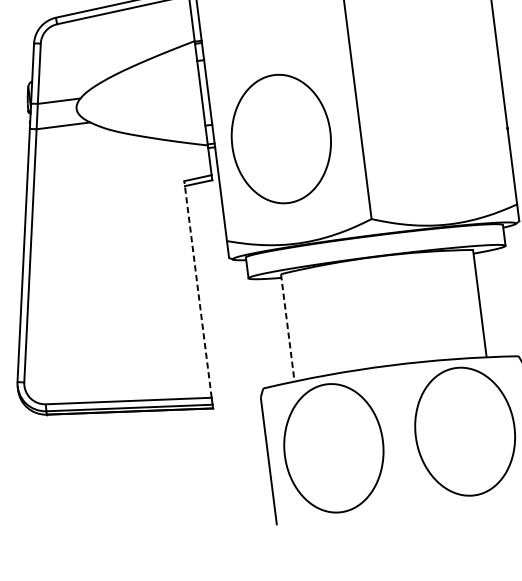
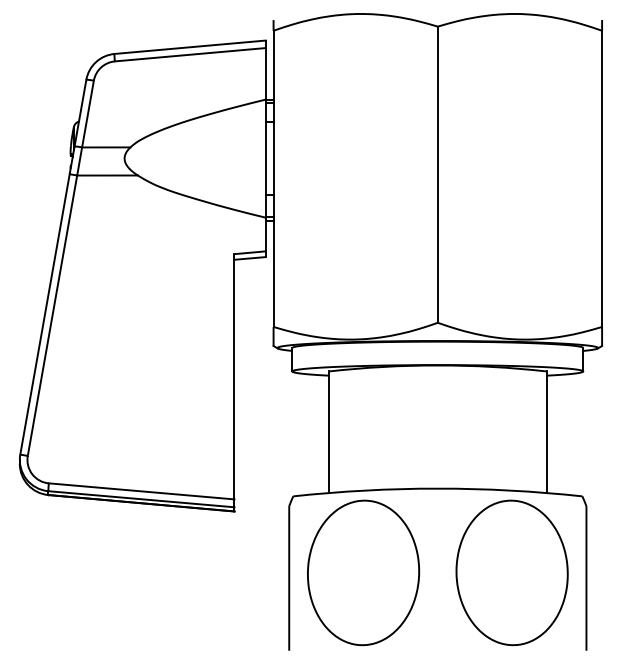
part: (281, 138) -> (348, 220), removed
line: (198, 289) -> (234, 376), dashed -> solid
line: (288, 328) -> (329, 432), dashed -> solid

